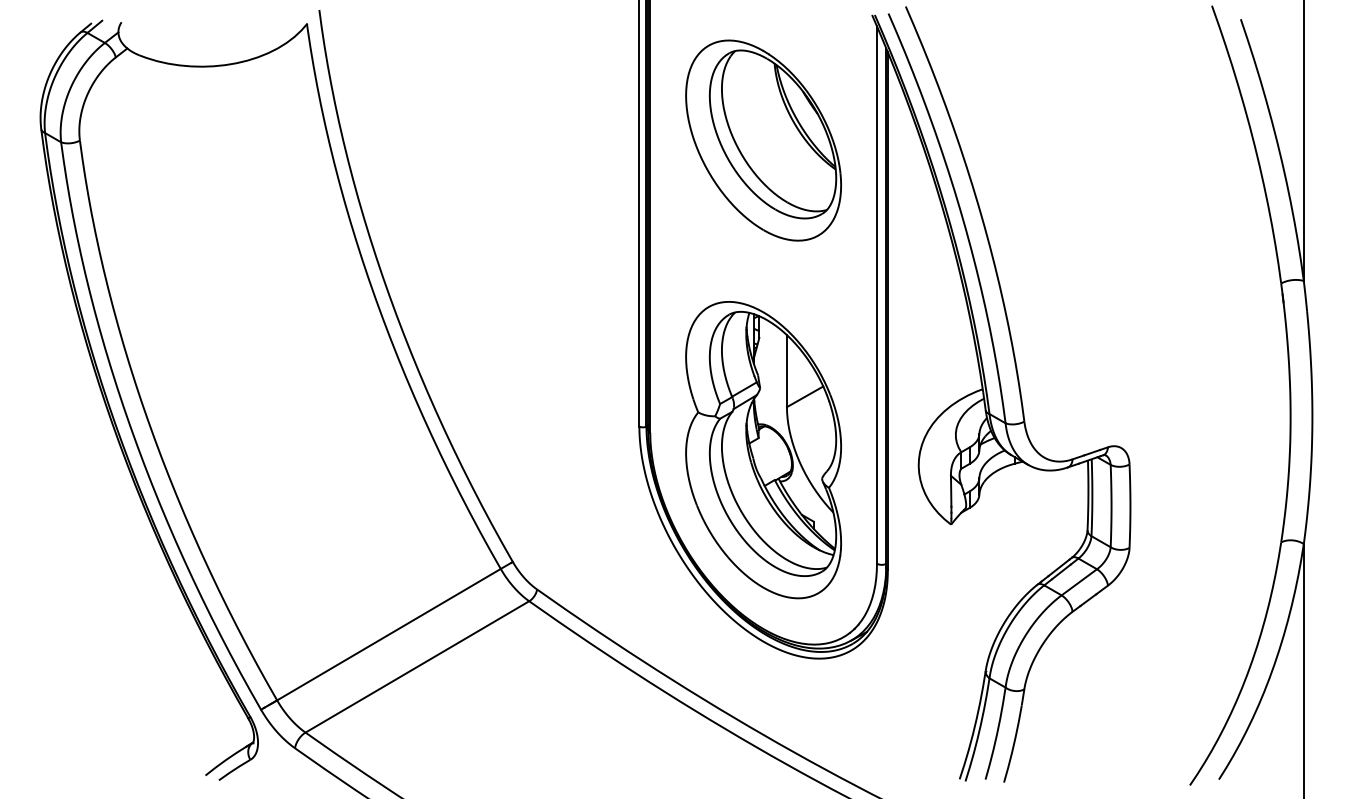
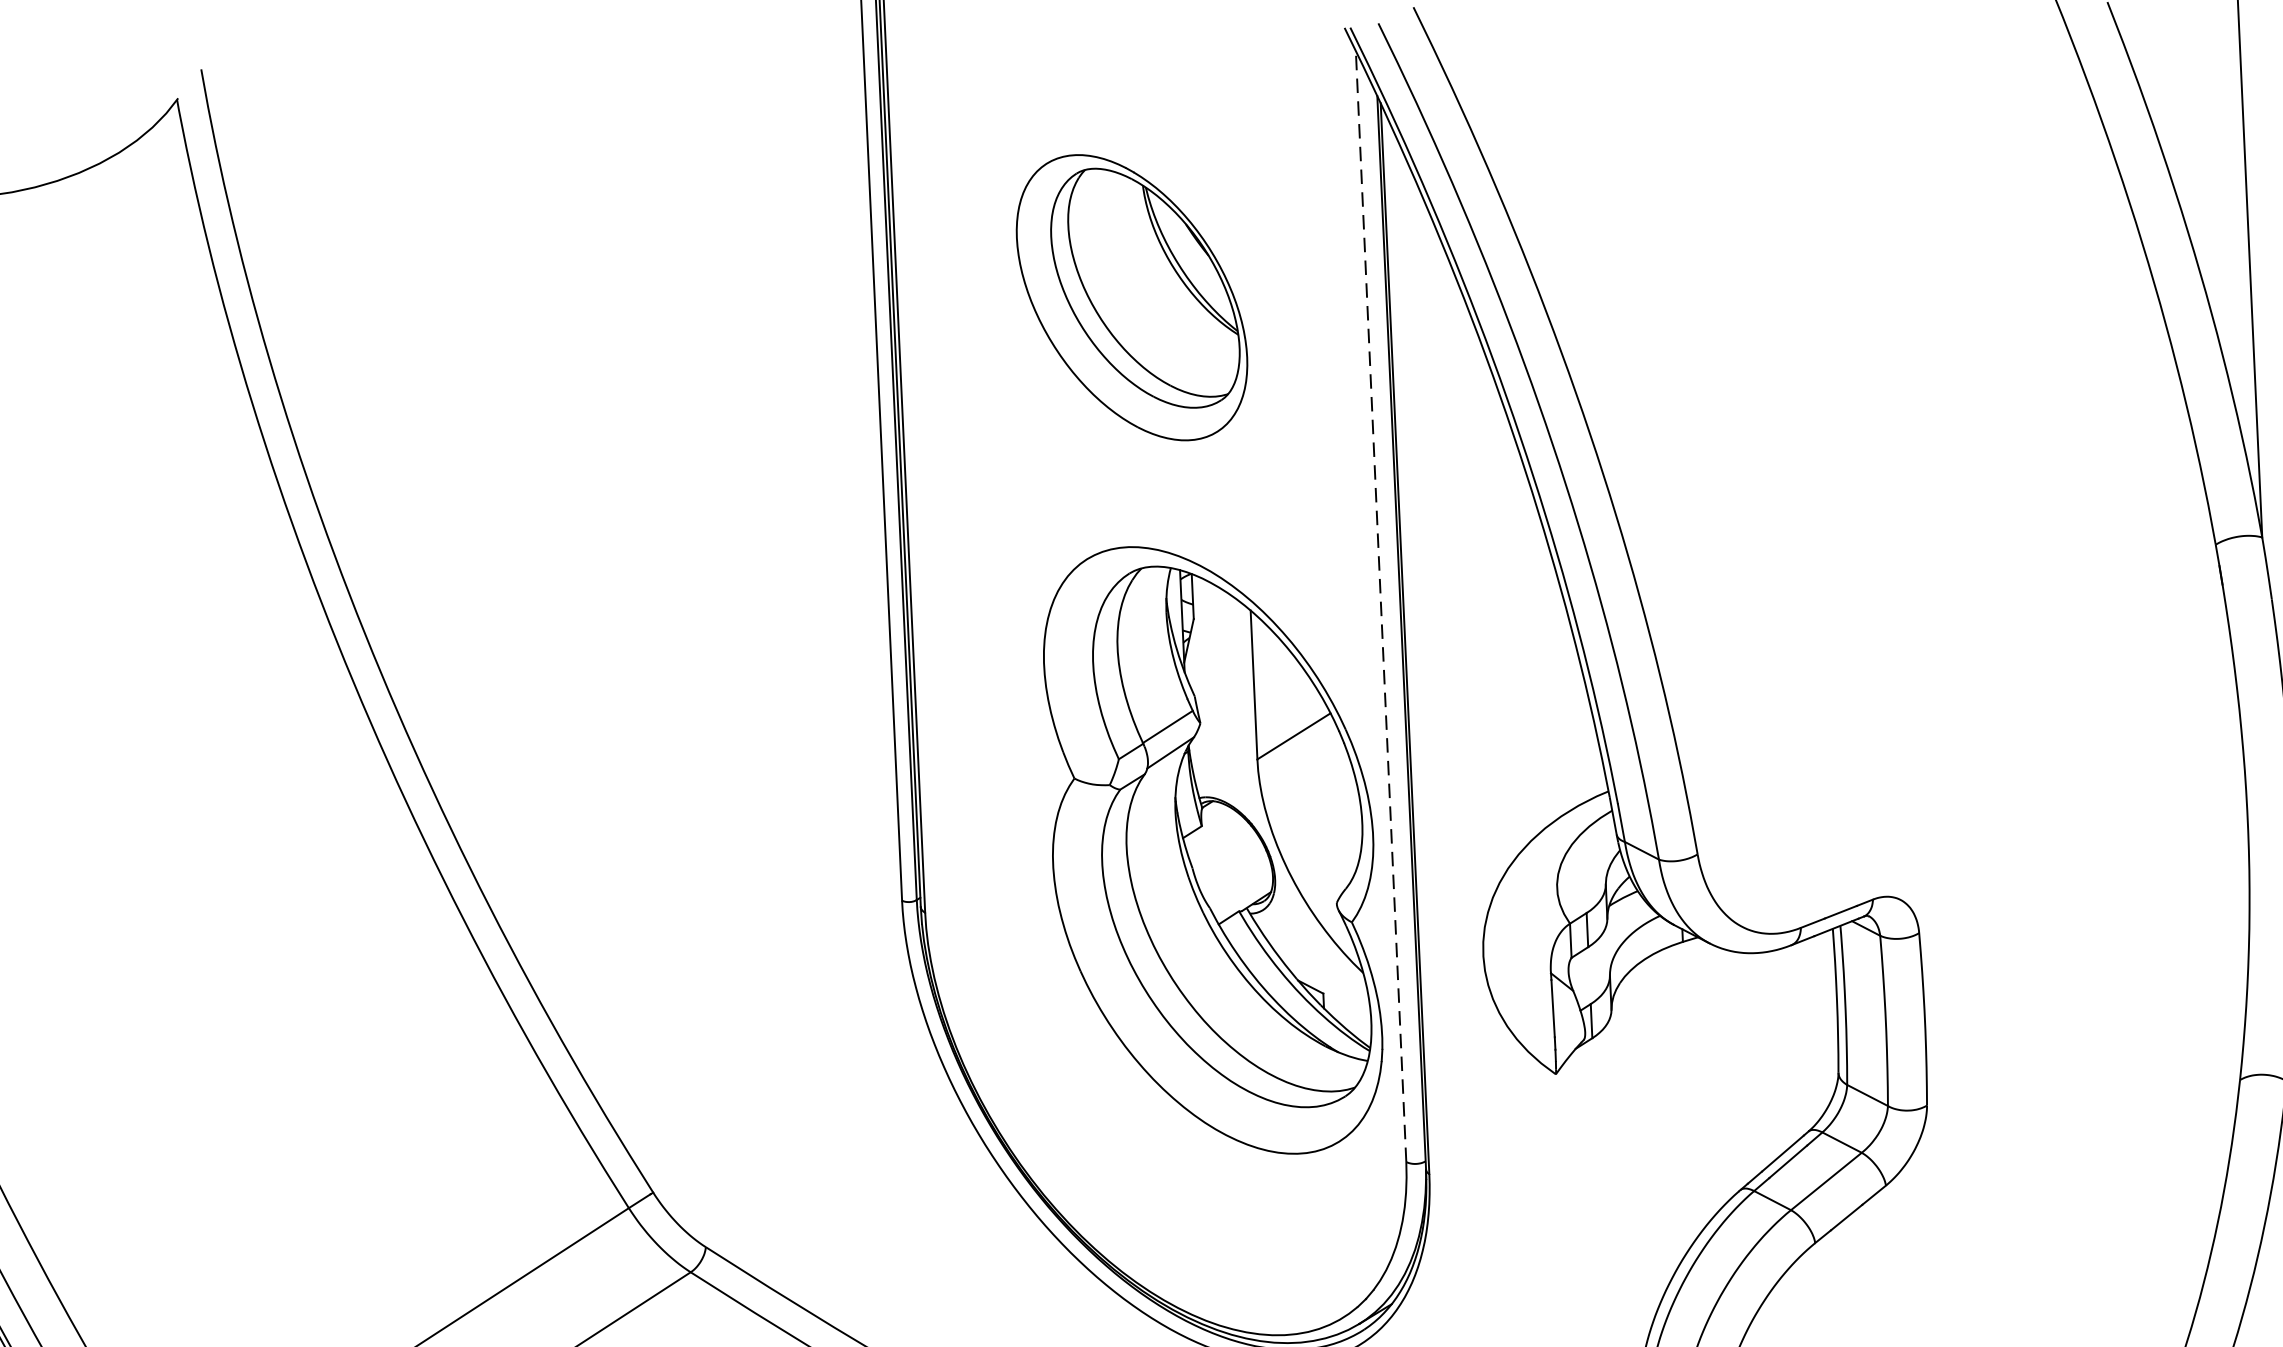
part: (763, 140) -> (1131, 297), size x0.7
line: (877, 295) -> (1382, 607), solid -> dashed
part: (763, 450) -> (1212, 851), moved

